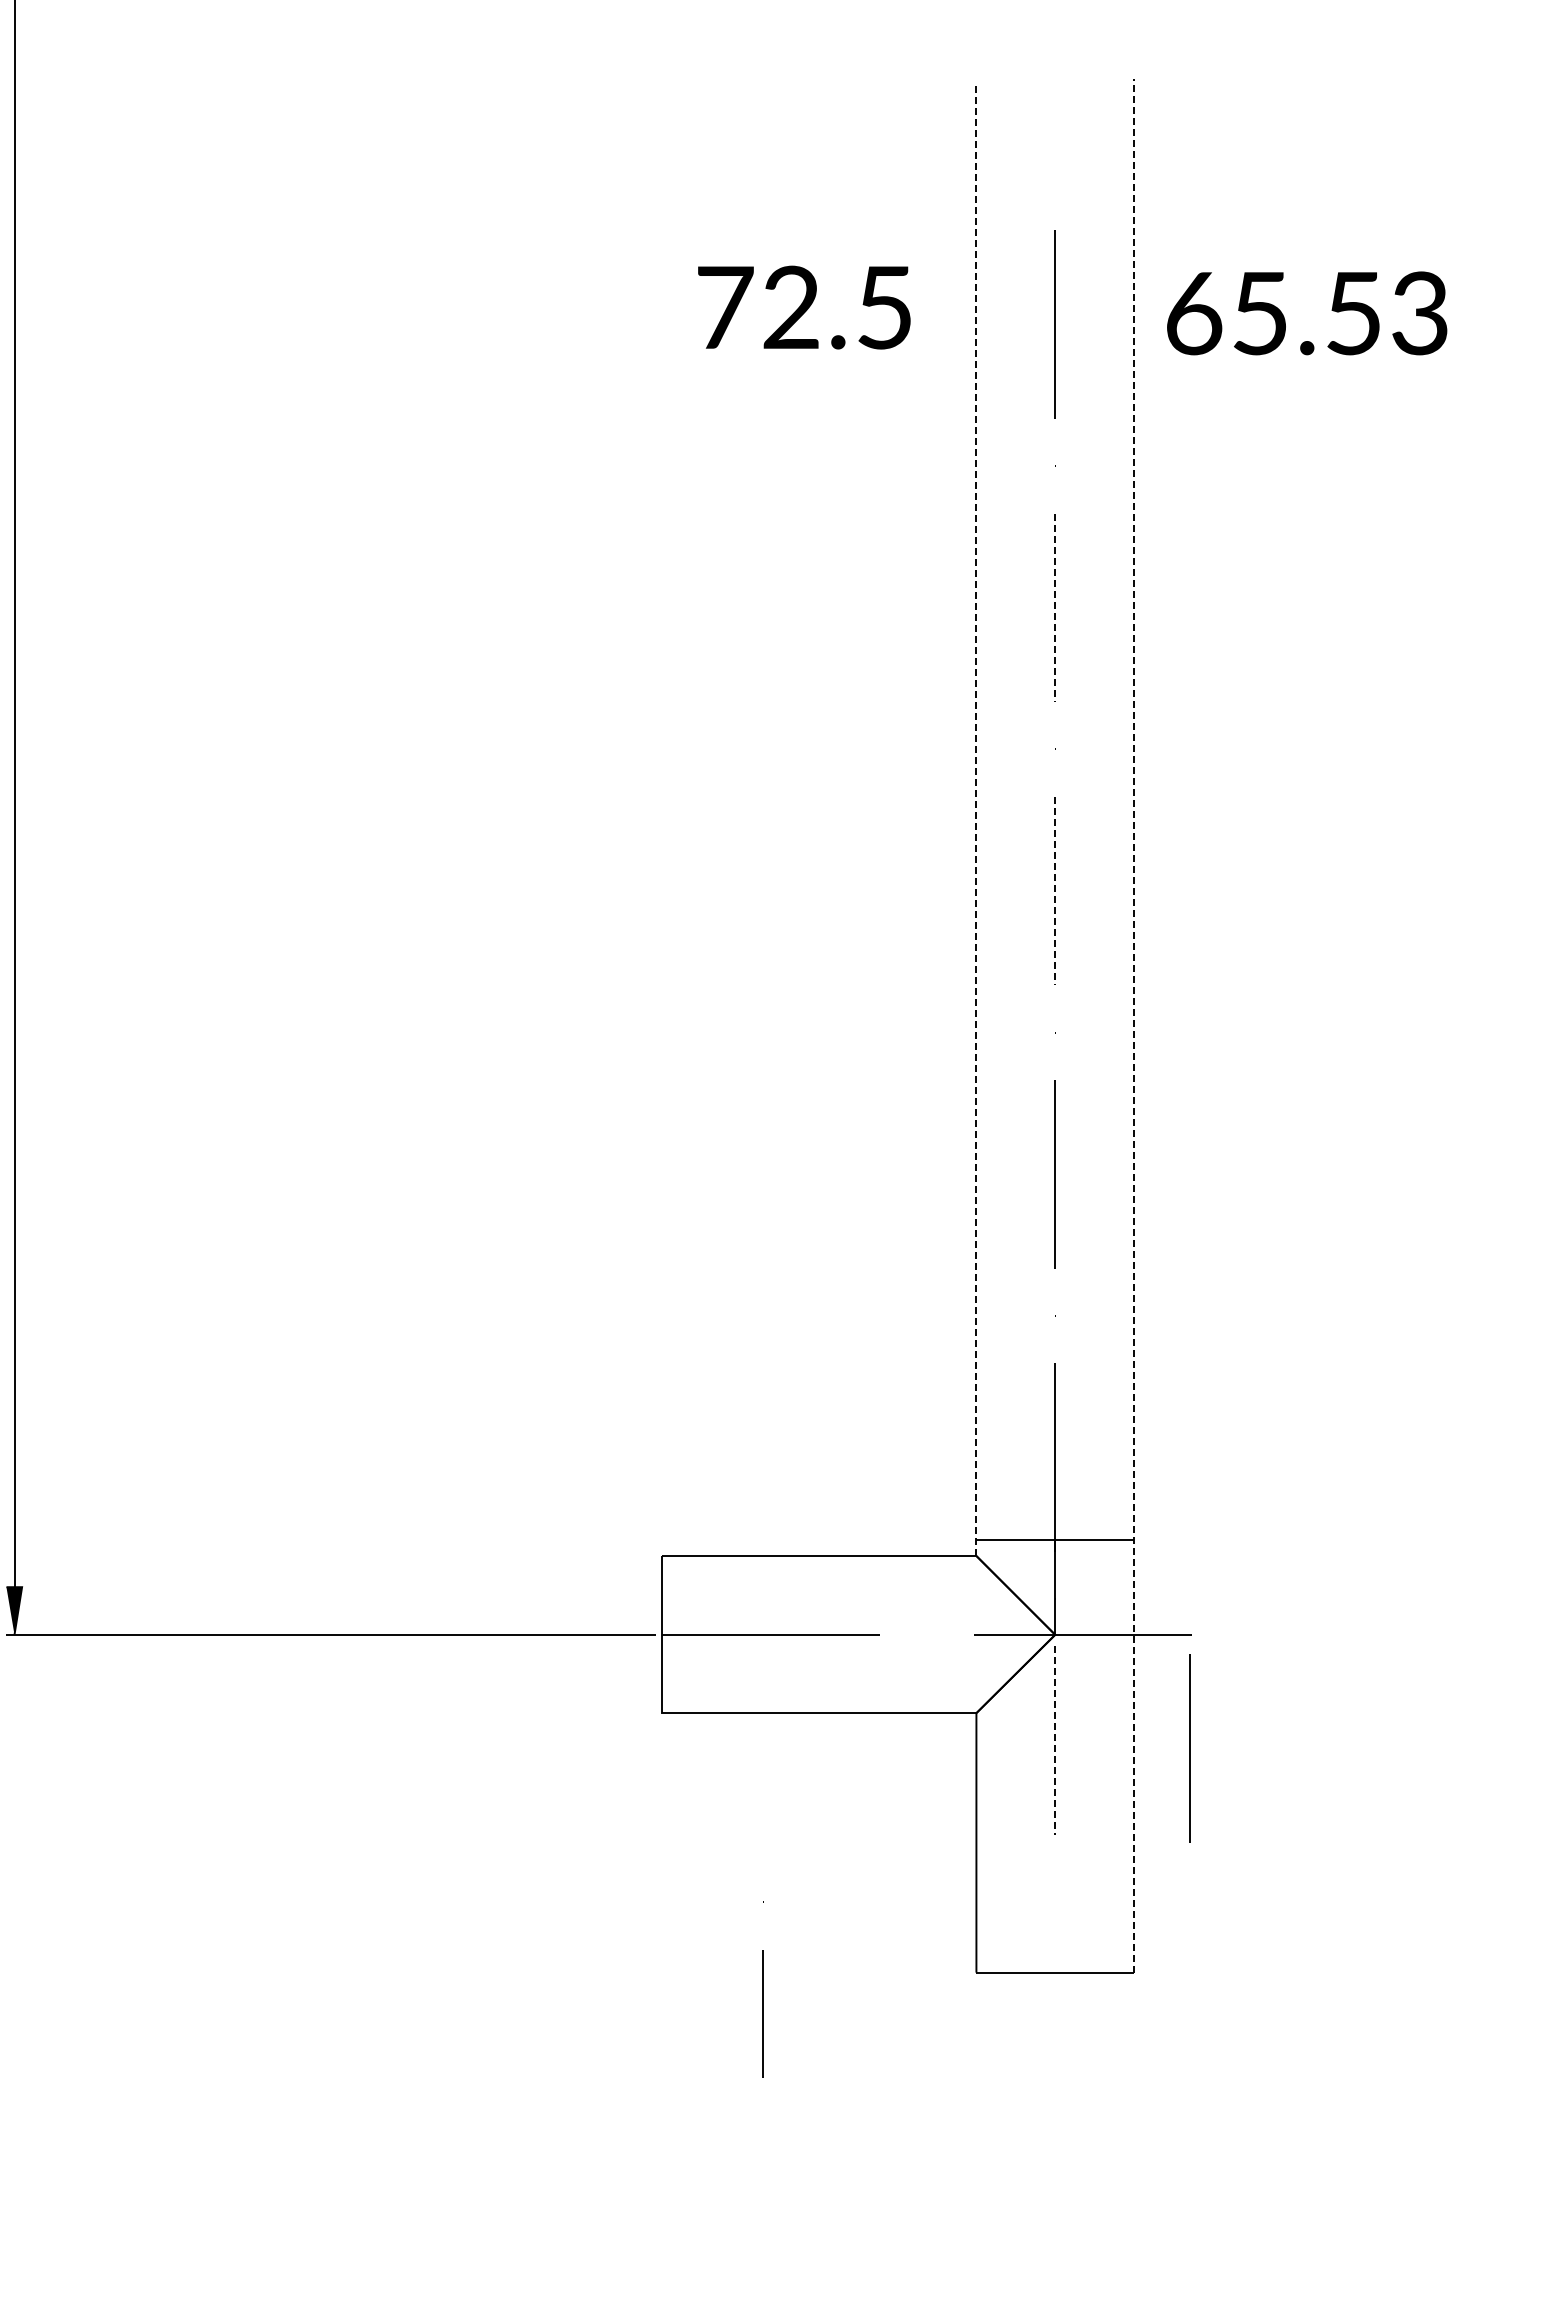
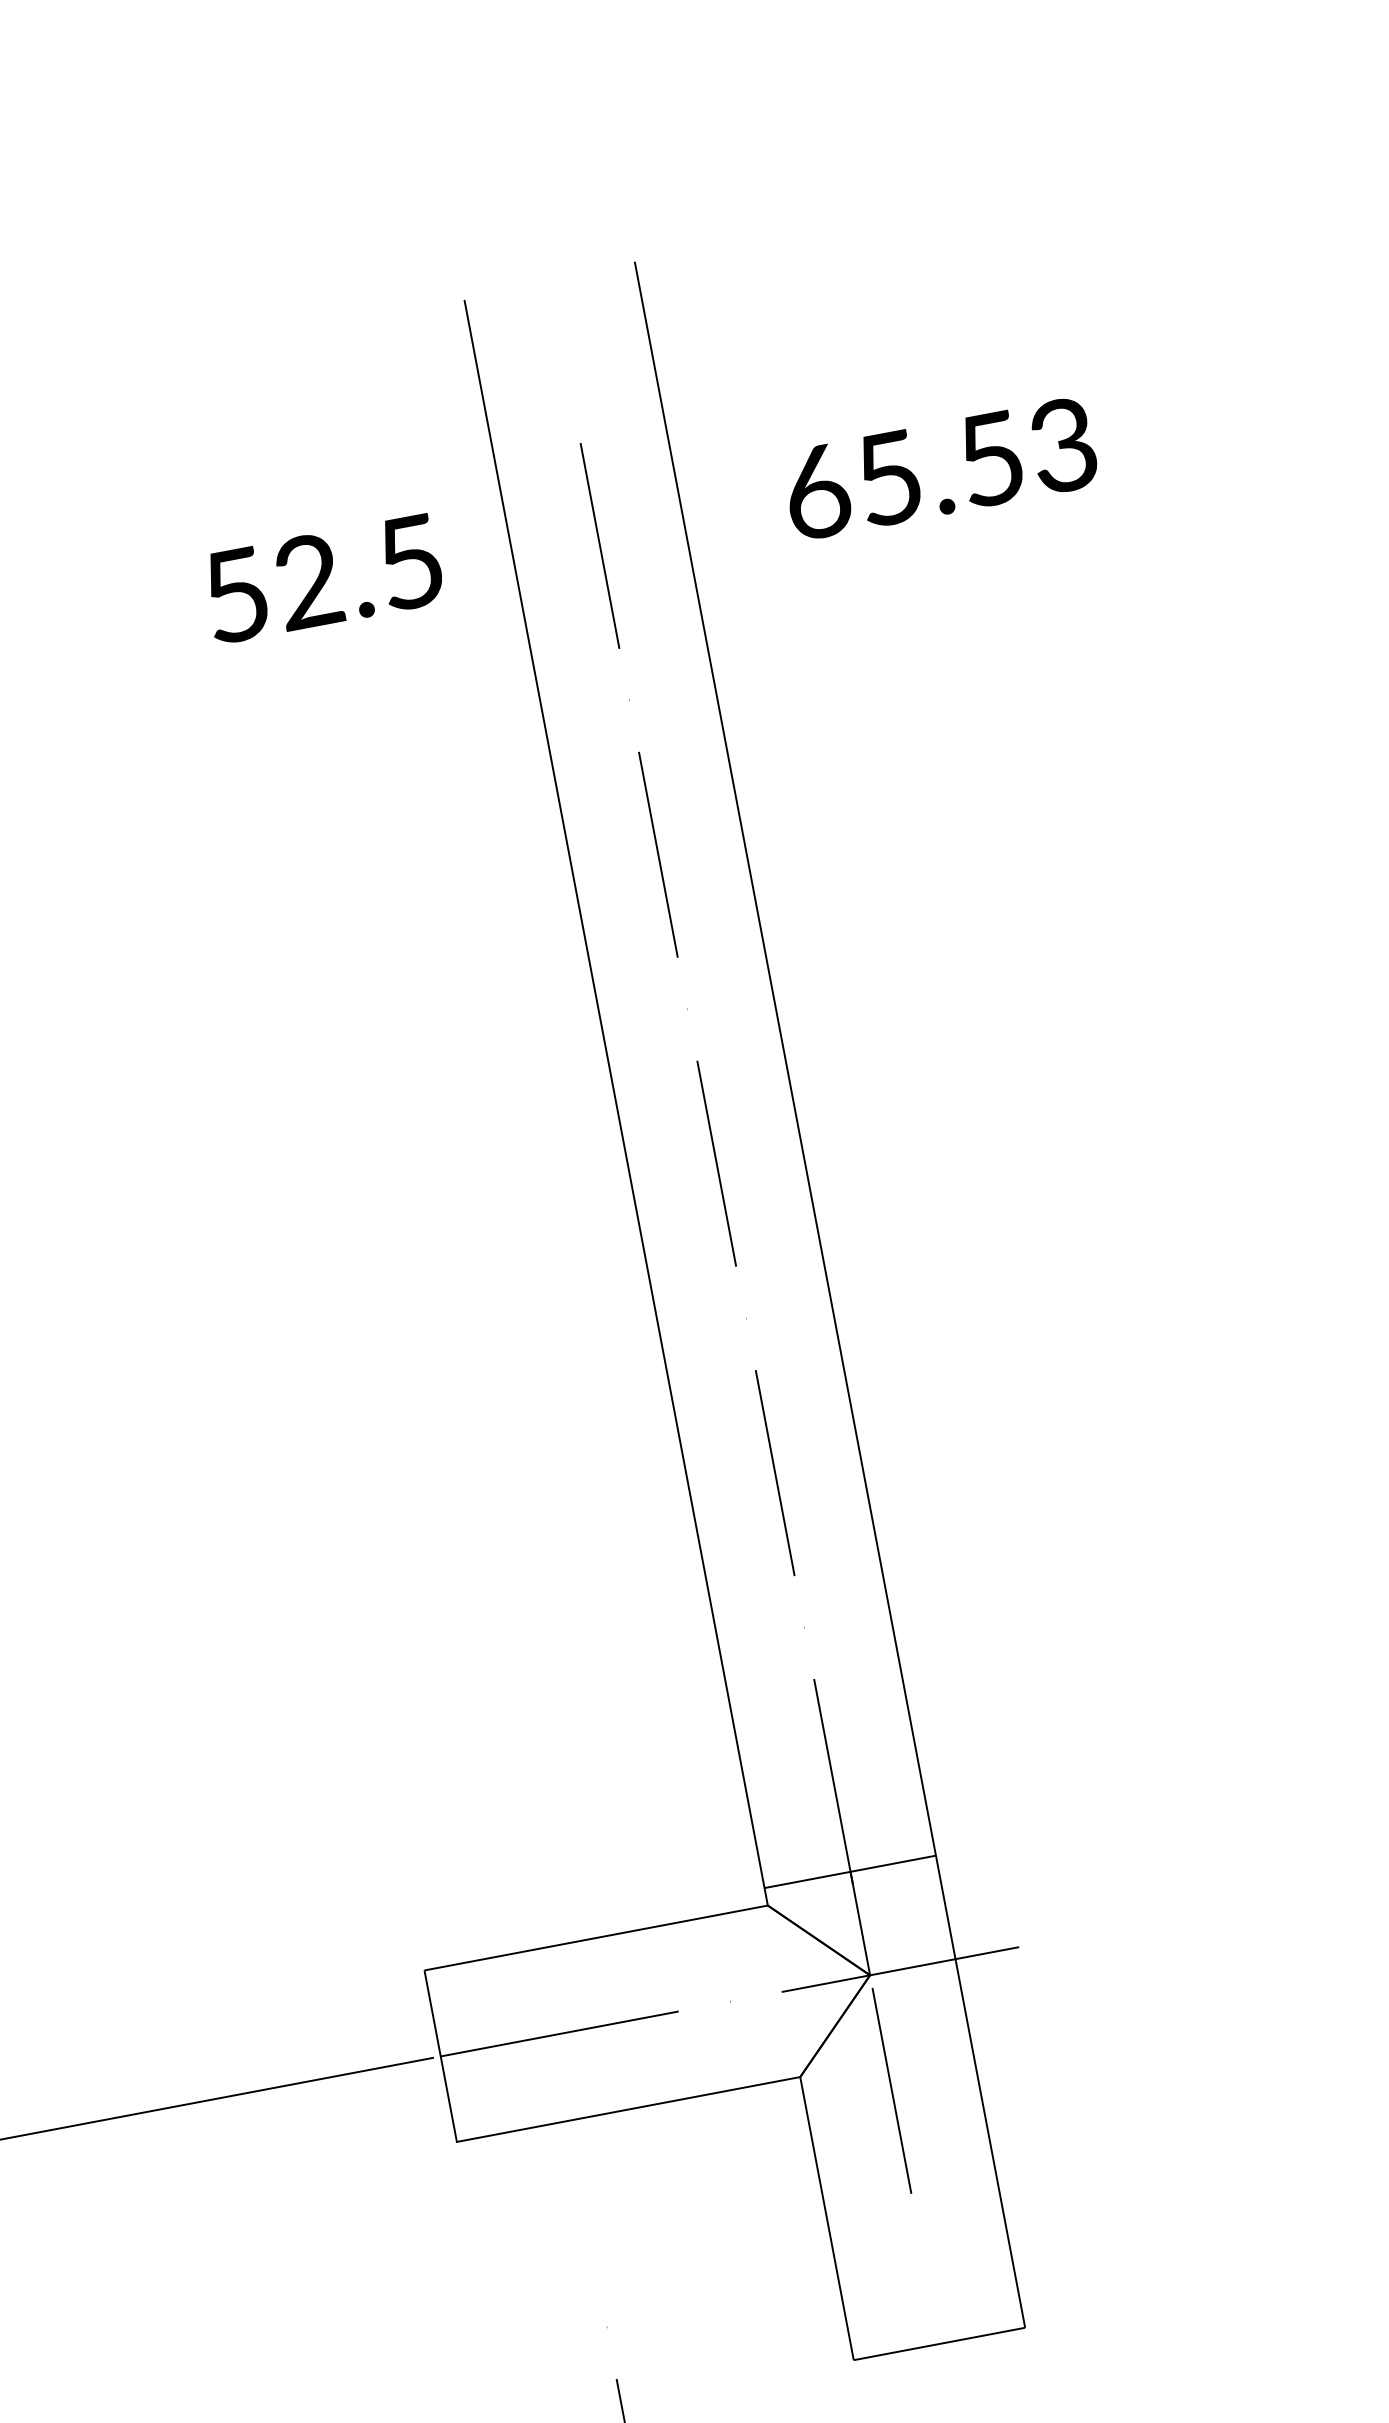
text: (725, 307) -> (236, 595), 72.5 -> 52.5
text: (1307, 313) -> (940, 468), moved
line: (1055, 608) -> (658, 855), dashed -> solid
line: (976, 820) -> (616, 1103), dashed -> solid
line: (1055, 891) -> (717, 1164), dashed -> solid
line: (1133, 1025) -> (829, 1294), dashed -> solid
line: (1055, 1741) -> (892, 2091), dashed -> solid
line: (1189, 1748) -> (1040, 2071), removed

